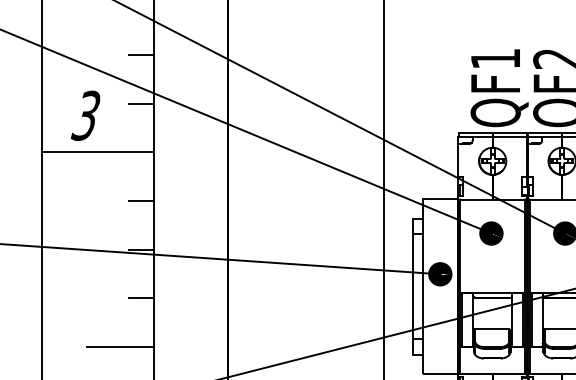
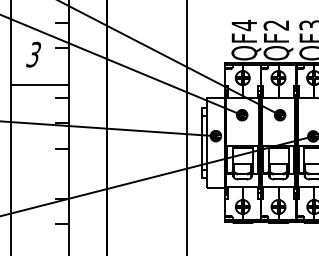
text: (494, 59) -> (243, 25), QF1 -> QF4
line: (97, 152) -> (39, 85), moved
line: (120, 346) -> (51, 173), removed

